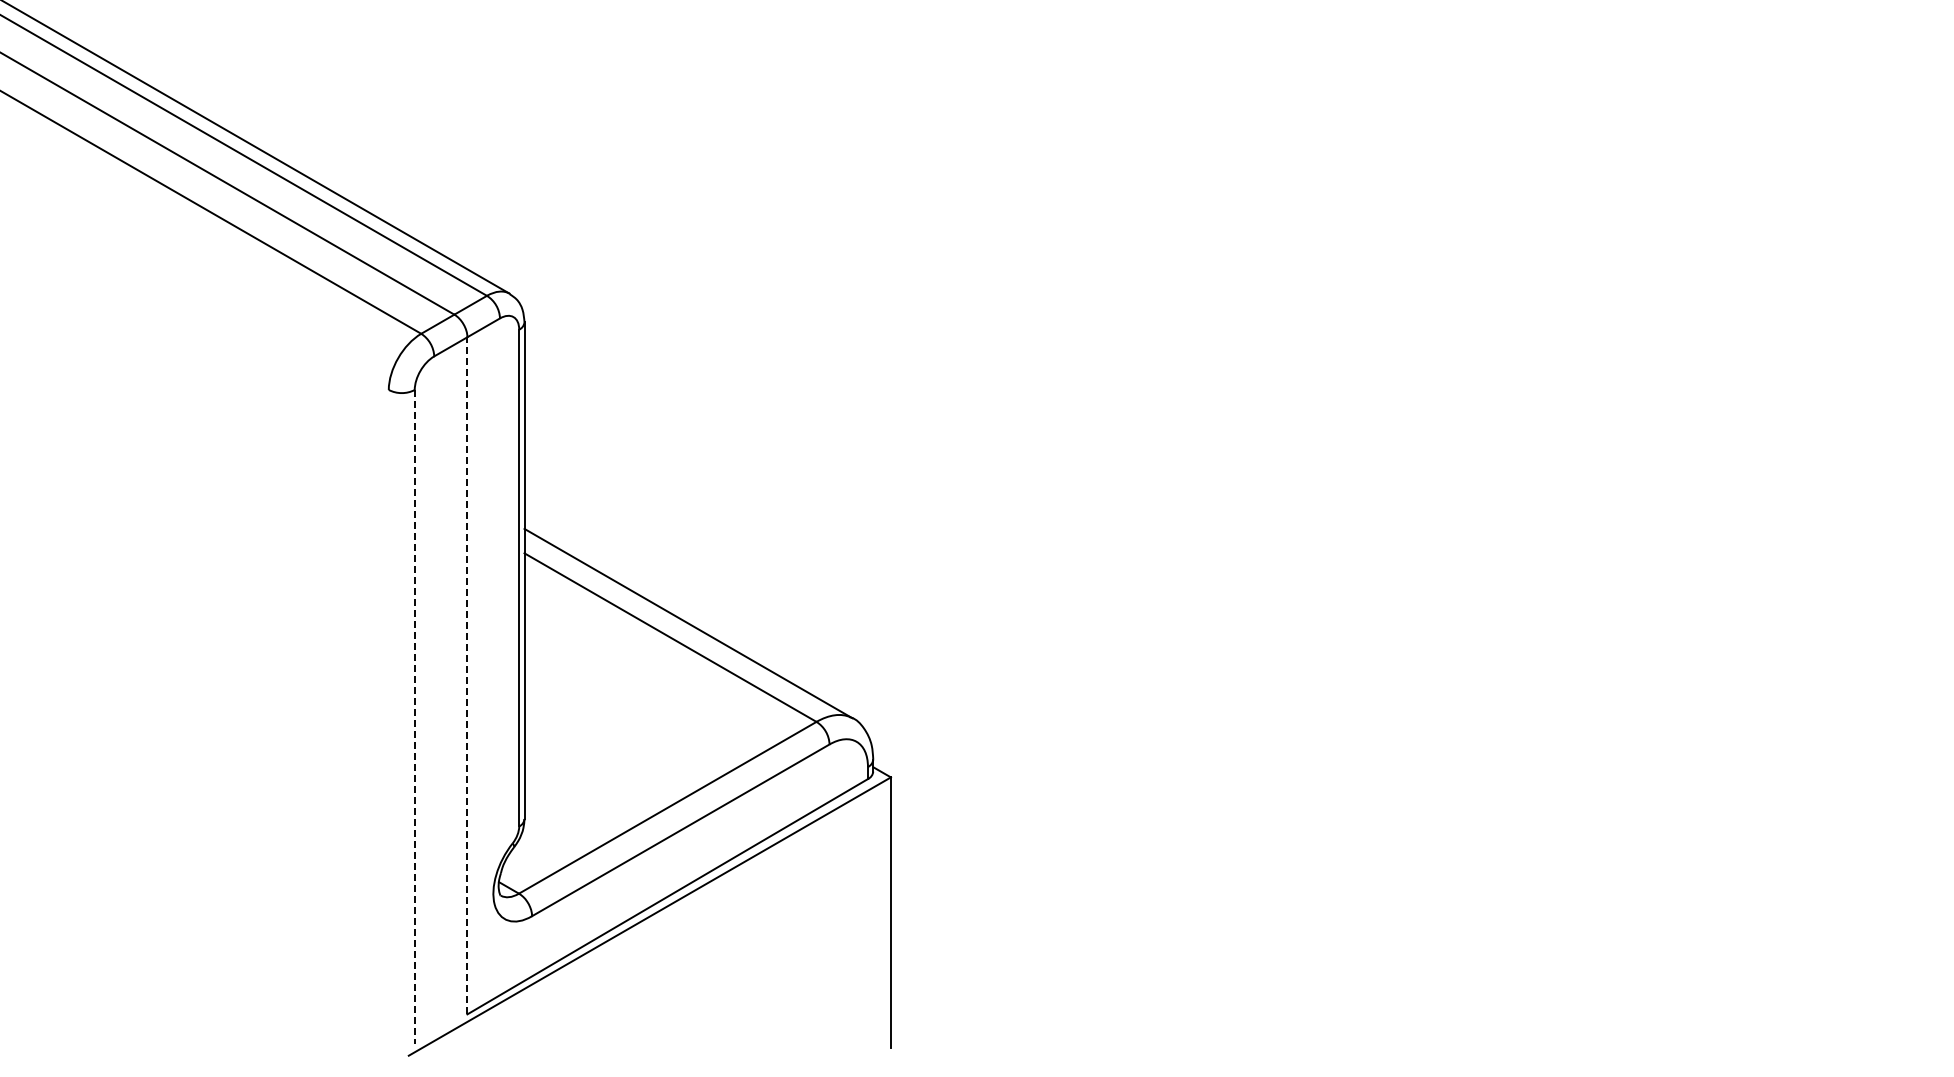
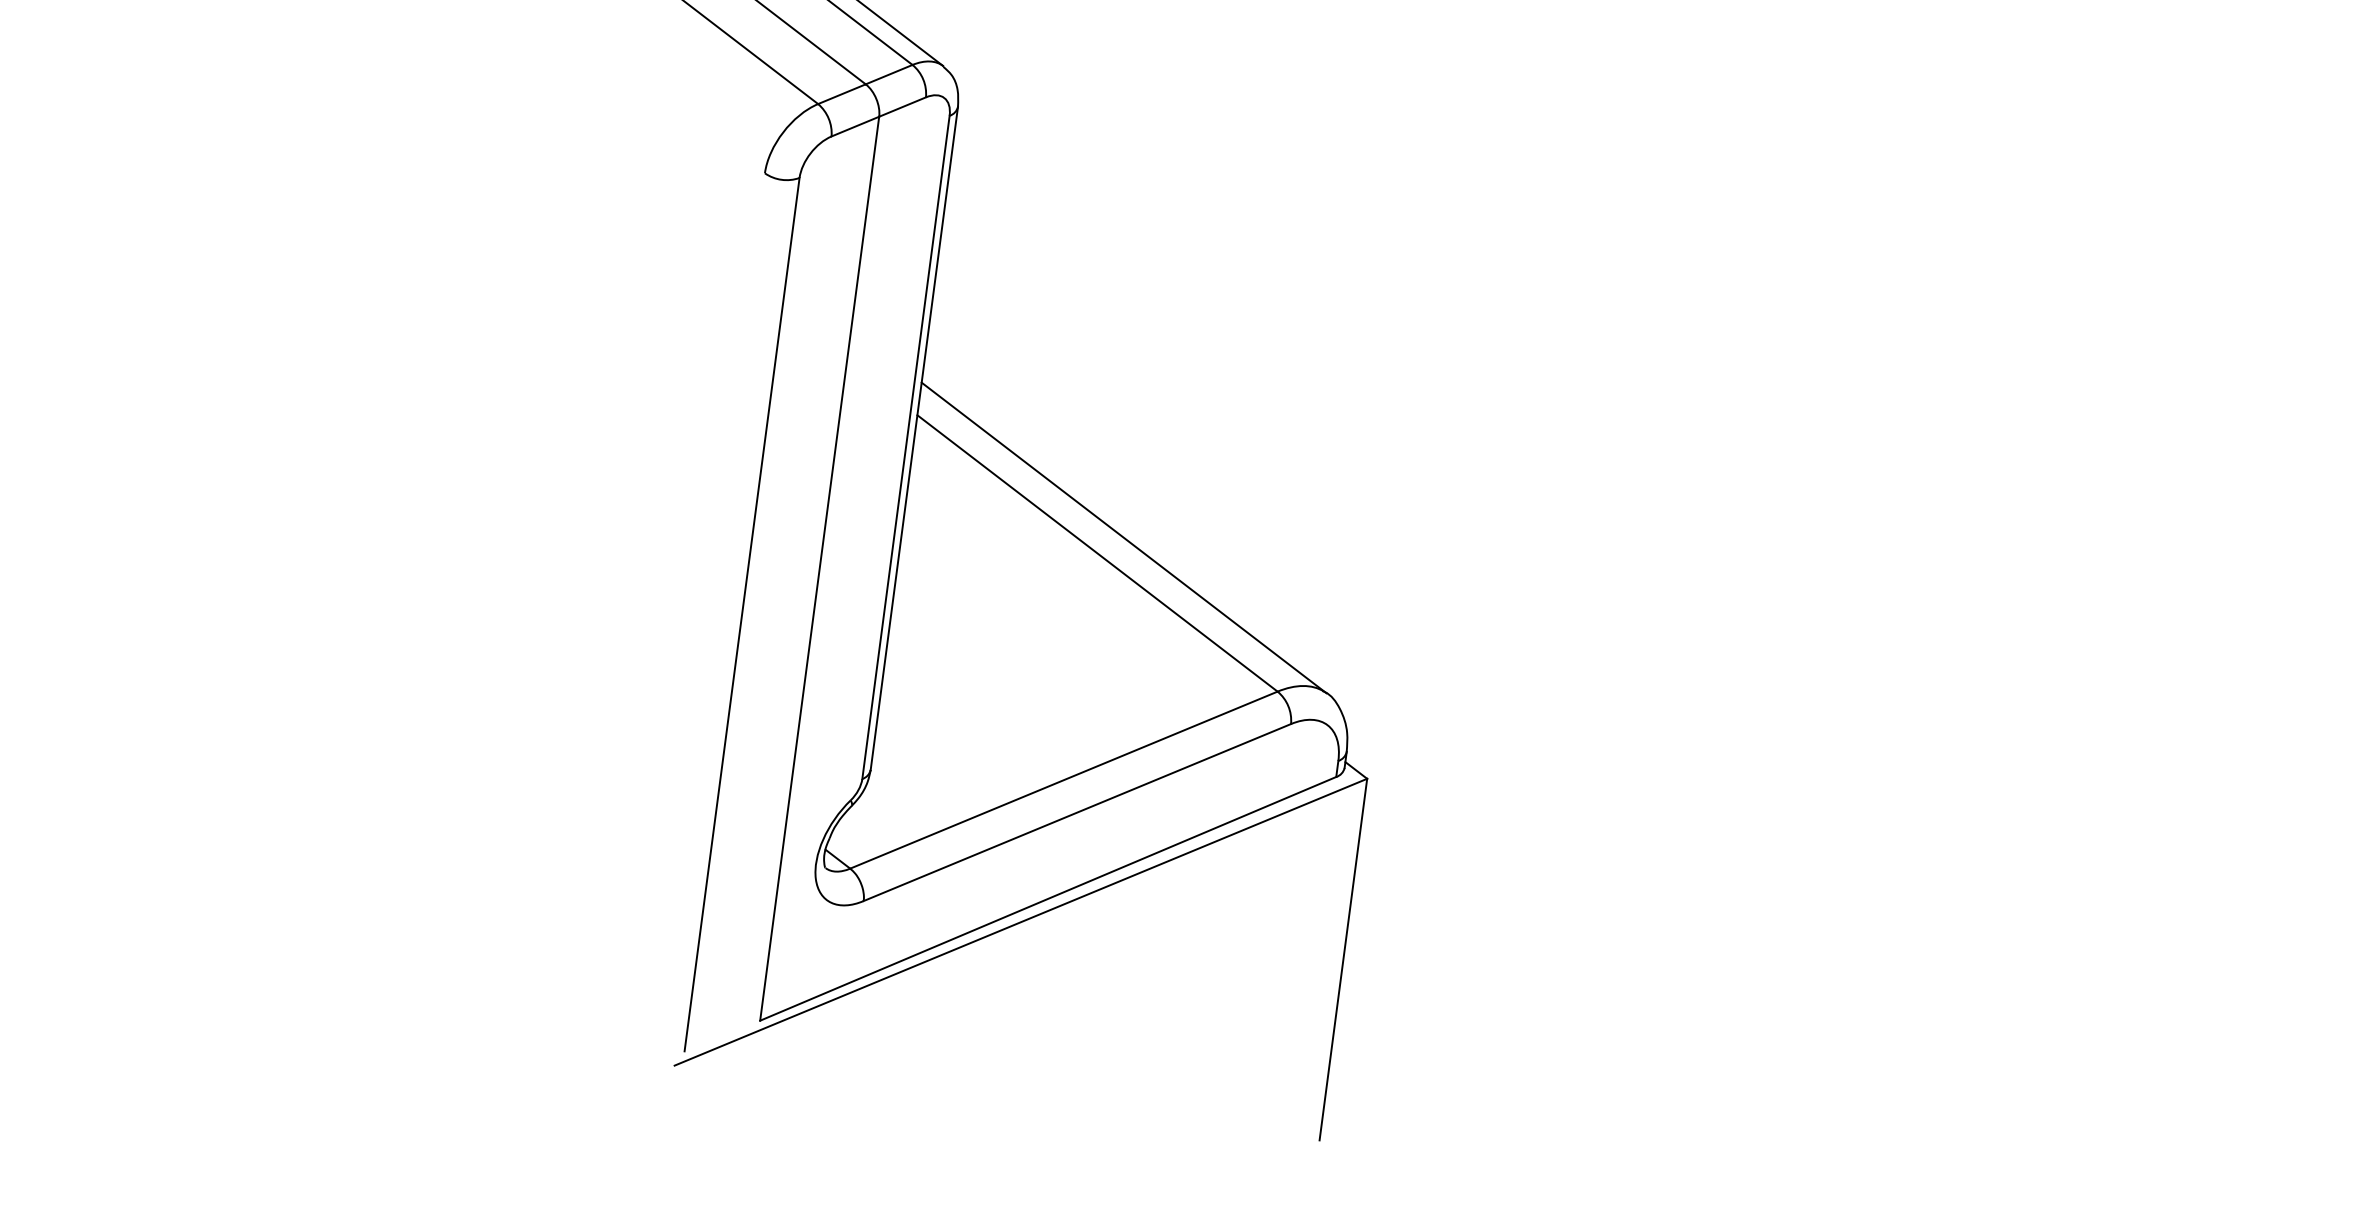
line: (467, 675) -> (819, 568), dashed -> solid
line: (414, 717) -> (741, 615), dashed -> solid

